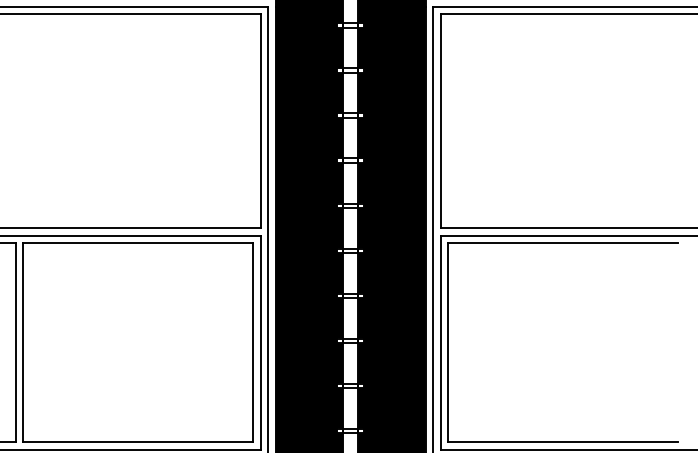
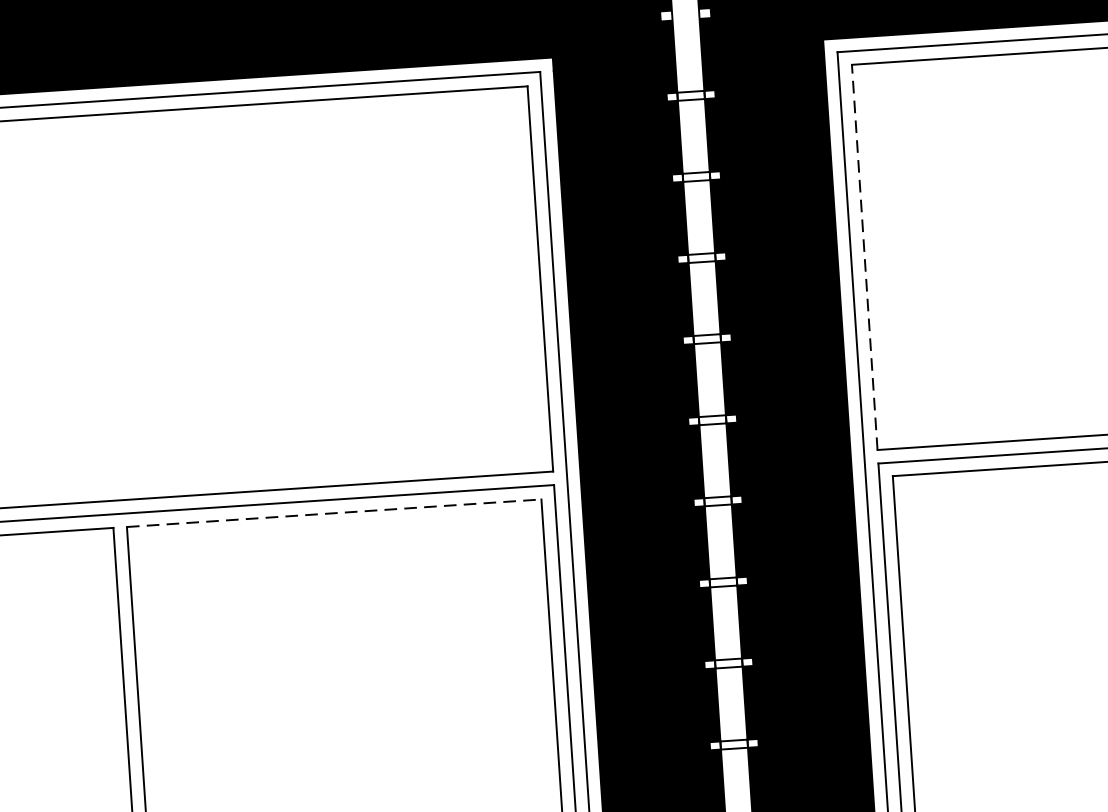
line: (440, 121) -> (864, 257), solid -> dashed
line: (138, 243) -> (334, 513), solid -> dashed

